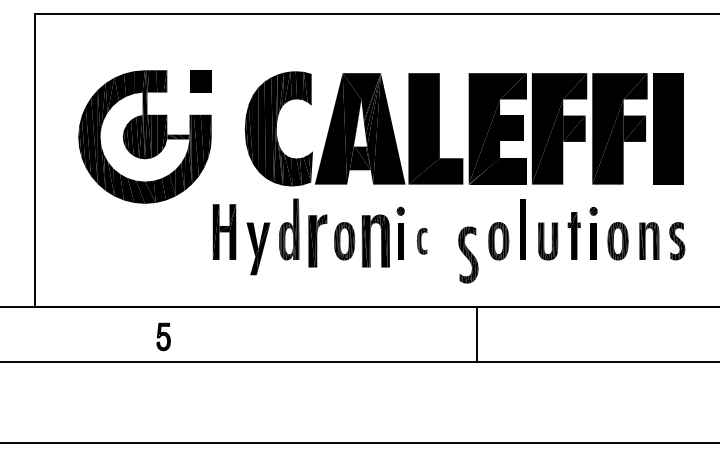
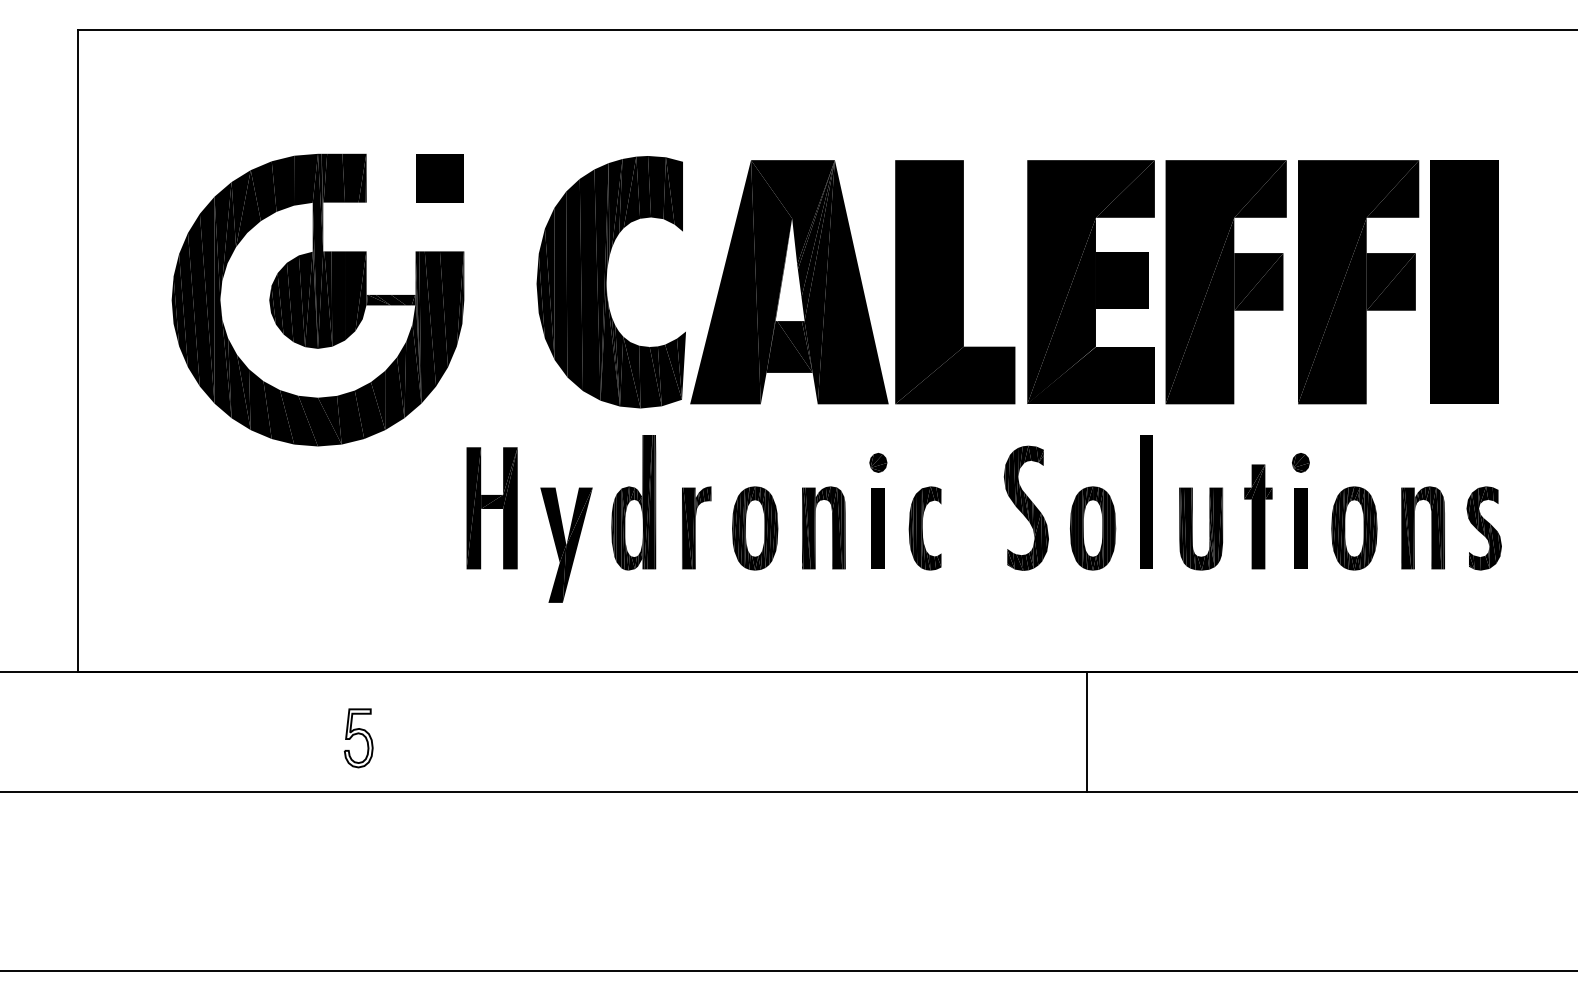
part: (317, 240) -> (695, 526), size x0.71
part: (375, 240) -> (822, 526), size x0.71
part: (421, 241) -> (923, 528), size x1.43
part: (468, 254) -> (1026, 507), moved
line: (476, 333) -> (1085, 730), moved

